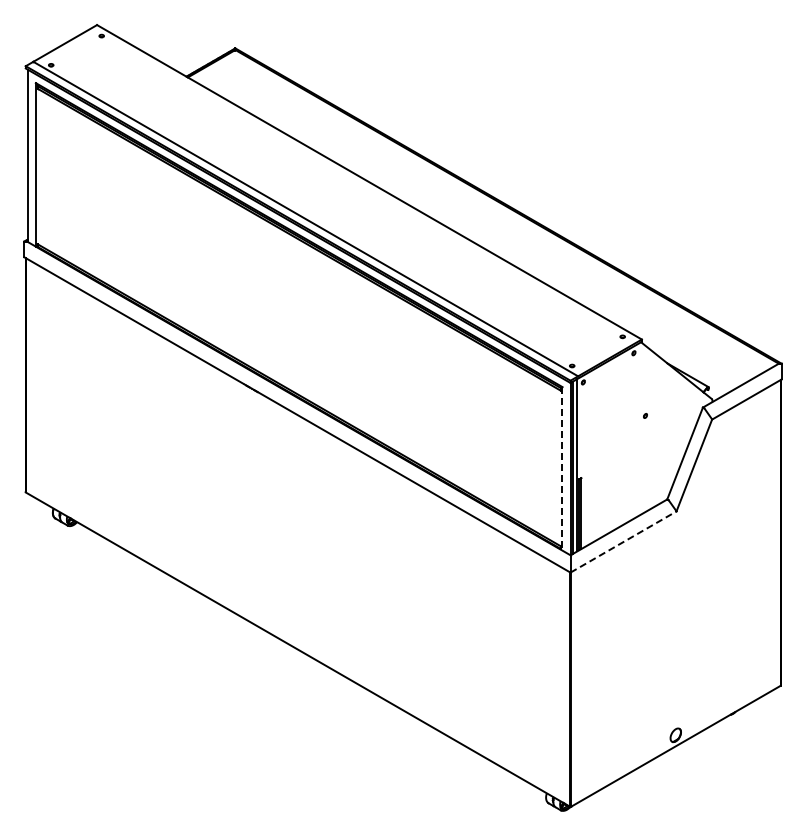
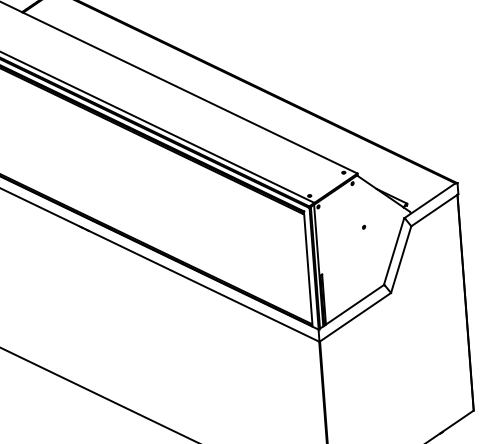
line: (562, 468) -> (308, 268), dashed -> solid
line: (623, 541) -> (355, 317), dashed -> solid

